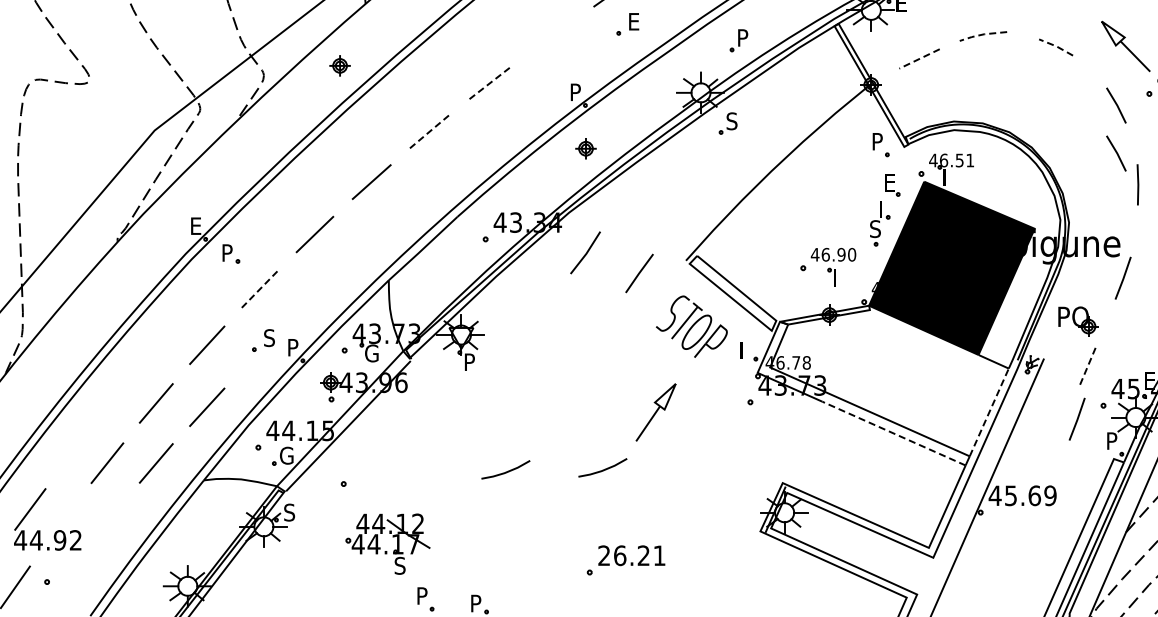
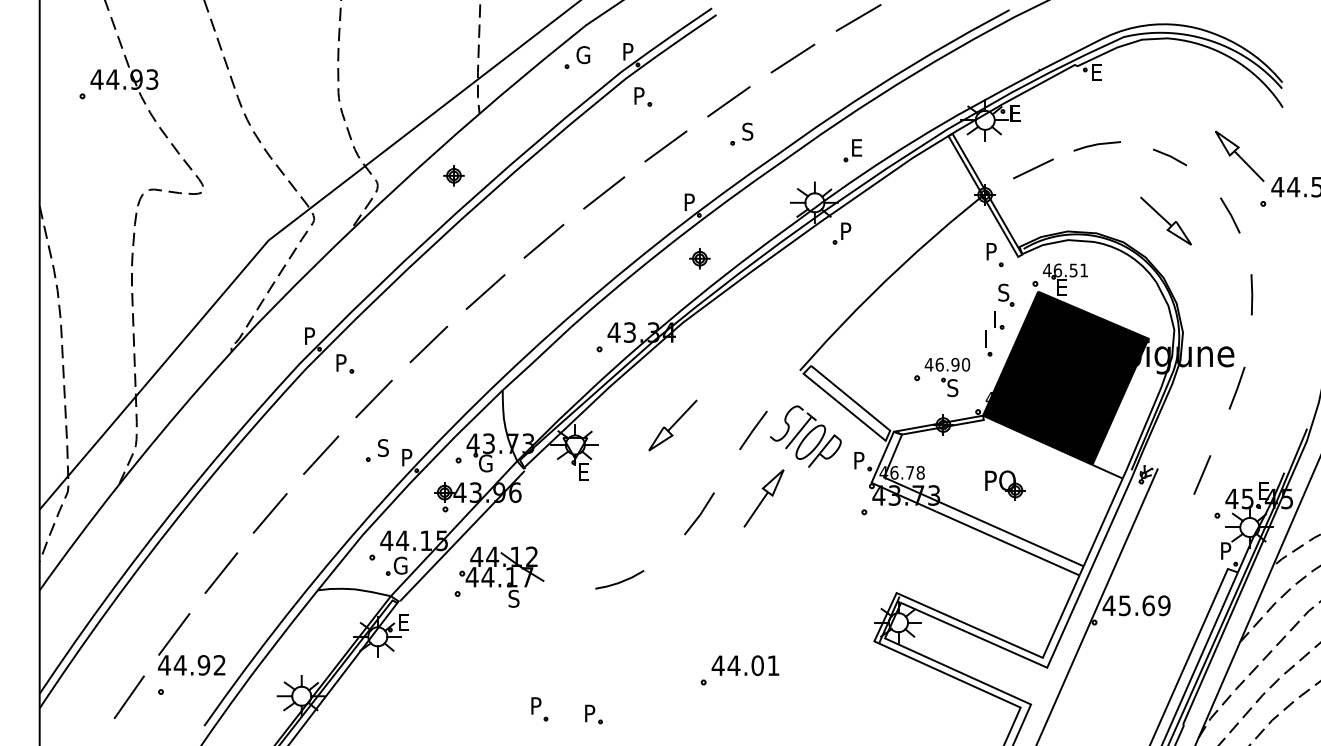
text: (633, 21) -> (747, 131), E -> S
line: (982, 34) -> (1096, 144), dashed -> solid
line: (551, 36) -> (665, 146), added
text: (744, 37) -> (858, 147), P -> E
line: (1056, 46) -> (1170, 156), dashed -> solid
line: (919, 59) -> (1033, 169), dashed -> solid
line: (490, 82) -> (604, 192), dashed -> solid
part: (1051, 110) -> (1165, 220), added
text: (731, 121) -> (845, 231), S -> P
line: (430, 131) -> (544, 241), dashed -> solid
line: (1116, 153) -> (1230, 263), removed
text: (948, 177) -> (1062, 287), I -> E
text: (889, 182) -> (1003, 292), E -> S
text: (197, 225) -> (311, 335), E -> P
text: (875, 229) -> (989, 339), S -> I
line: (586, 252) -> (700, 513), moved
line: (639, 273) -> (753, 430), moved
text: (838, 278) -> (952, 388), I -> S
line: (260, 288) -> (374, 398), dashed -> solid
part: (558, 315) -> (672, 425), added
part: (1078, 321) -> (1005, 485), moved
text: (745, 350) -> (859, 460), I -> P
text: (469, 361) -> (583, 471), P -> E
line: (1088, 364) -> (1202, 474), dashed -> solid
line: (207, 406) -> (321, 516), removed
line: (989, 411) -> (1103, 521), dashed -> solid
part: (655, 412) -> (763, 498), moved
line: (1076, 418) -> (1190, 528), removed
line: (893, 433) -> (1007, 543), dashed -> solid
line: (155, 463) -> (269, 573), removed
line: (602, 469) -> (716, 579), removed
text: (289, 512) -> (403, 622), S -> E
part: (40, 530) -> (184, 655), moved
part: (392, 537) -> (506, 570), moved
text: (623, 555) -> (737, 665), 26.21 -> 44.01

